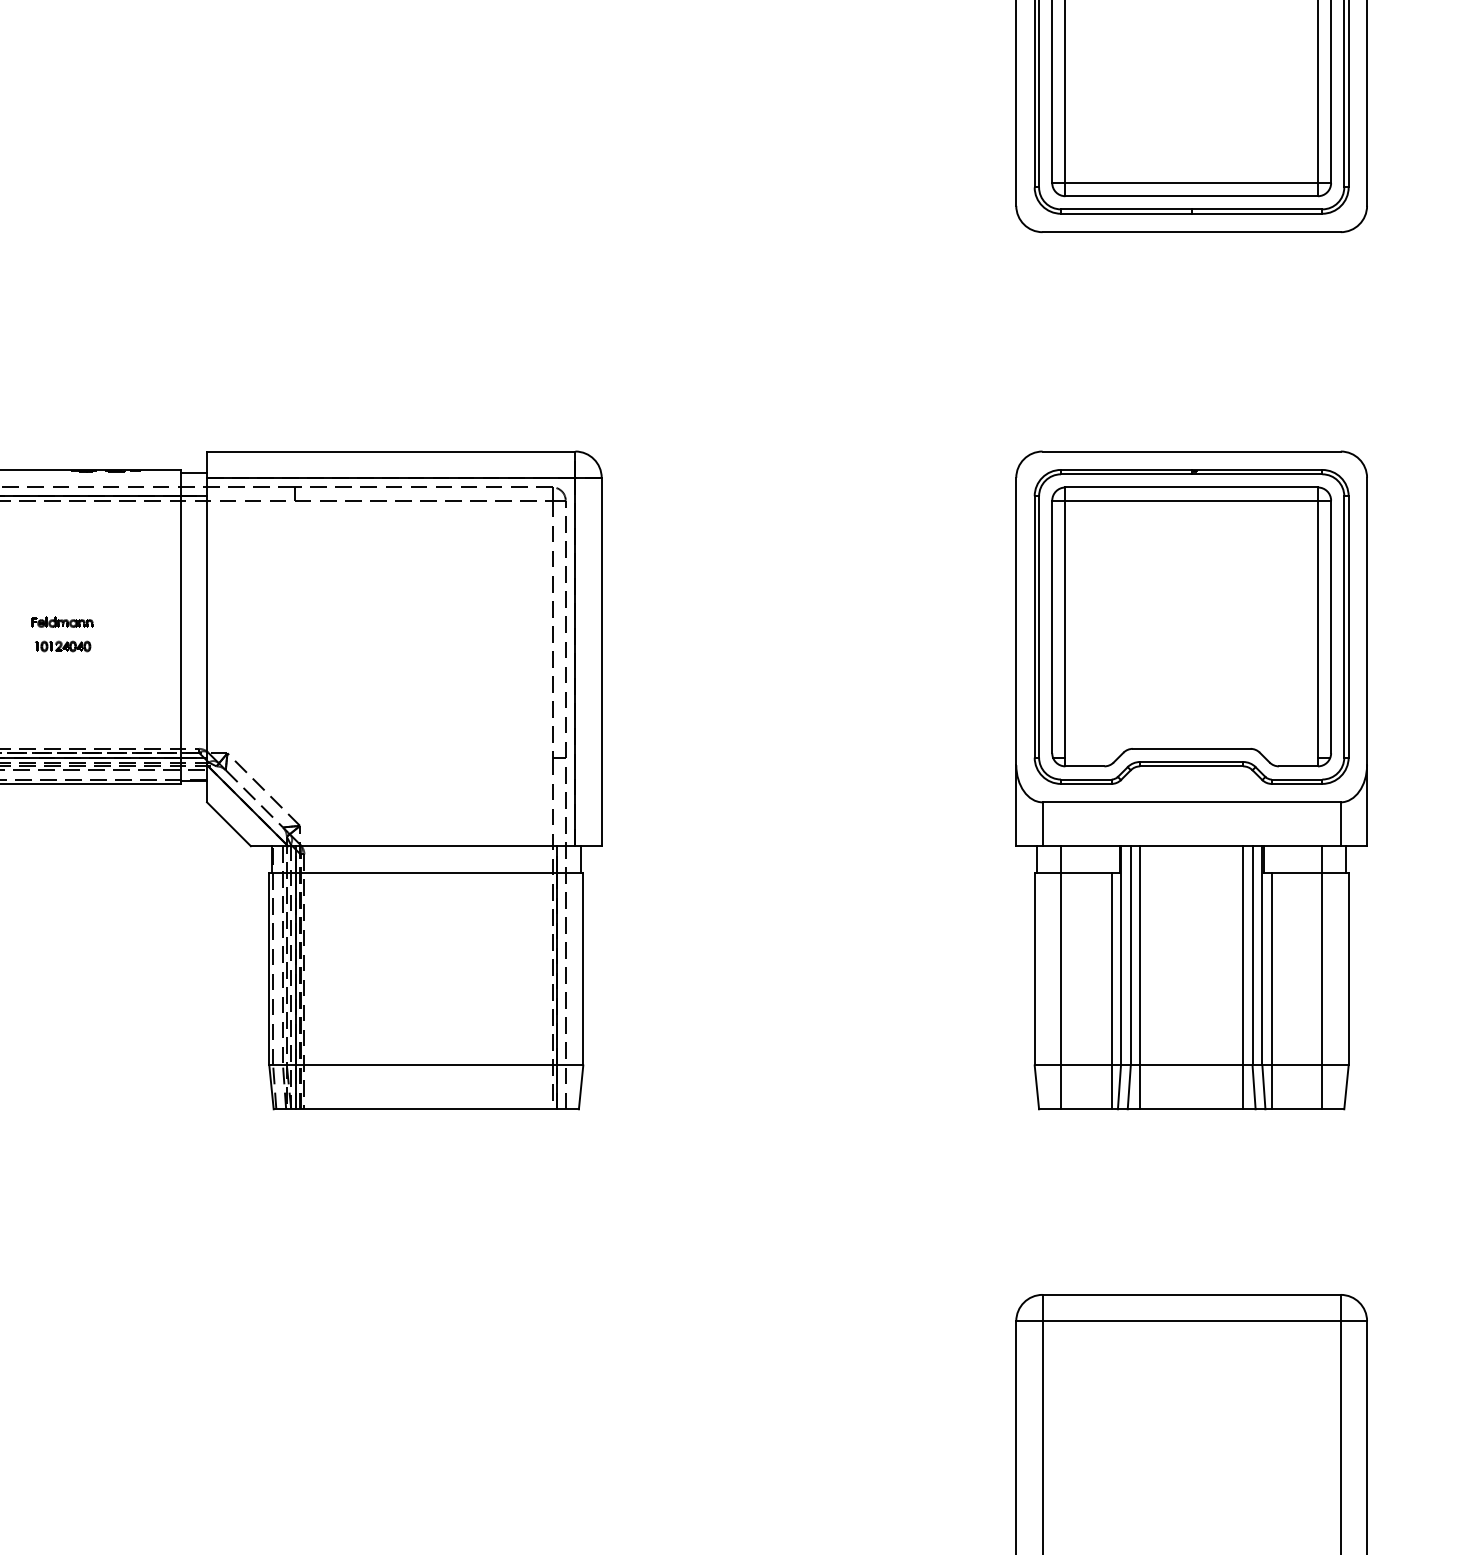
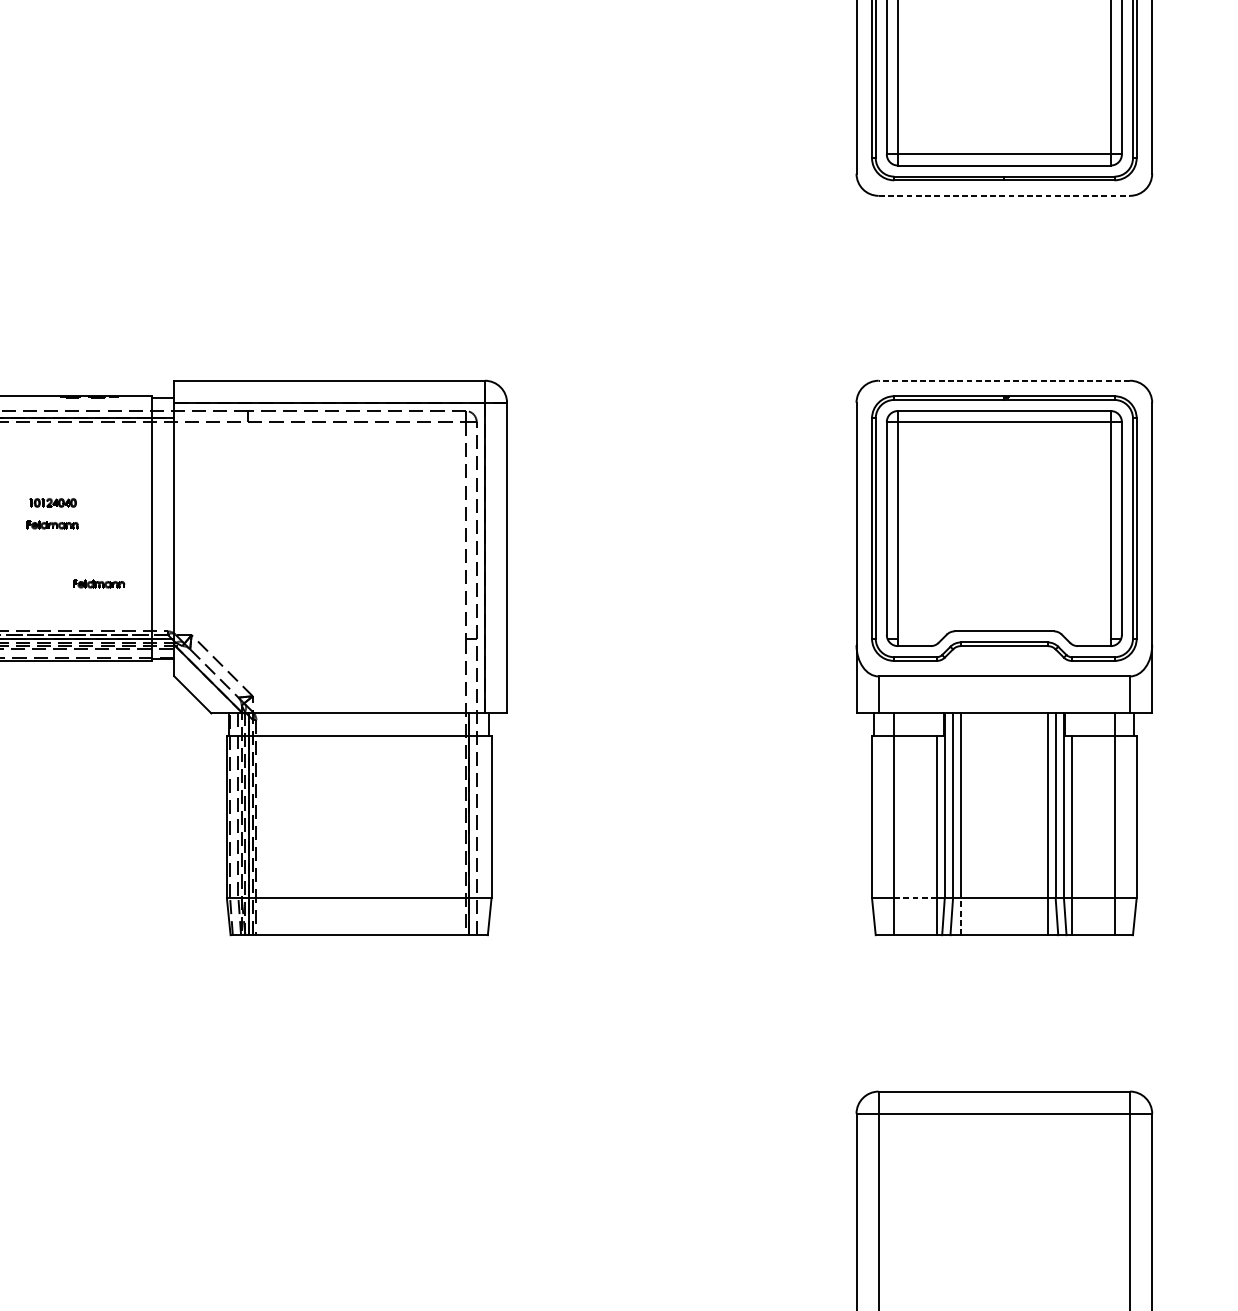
line: (1192, 232) -> (1005, 196), solid -> dashed
line: (1191, 451) -> (1004, 380), solid -> dashed
part: (63, 646) -> (53, 502), moved
part: (117, 691) -> (98, 583), added
line: (1085, 1065) -> (914, 898), solid -> dashed
line: (1140, 1087) -> (961, 916), solid -> dashed

